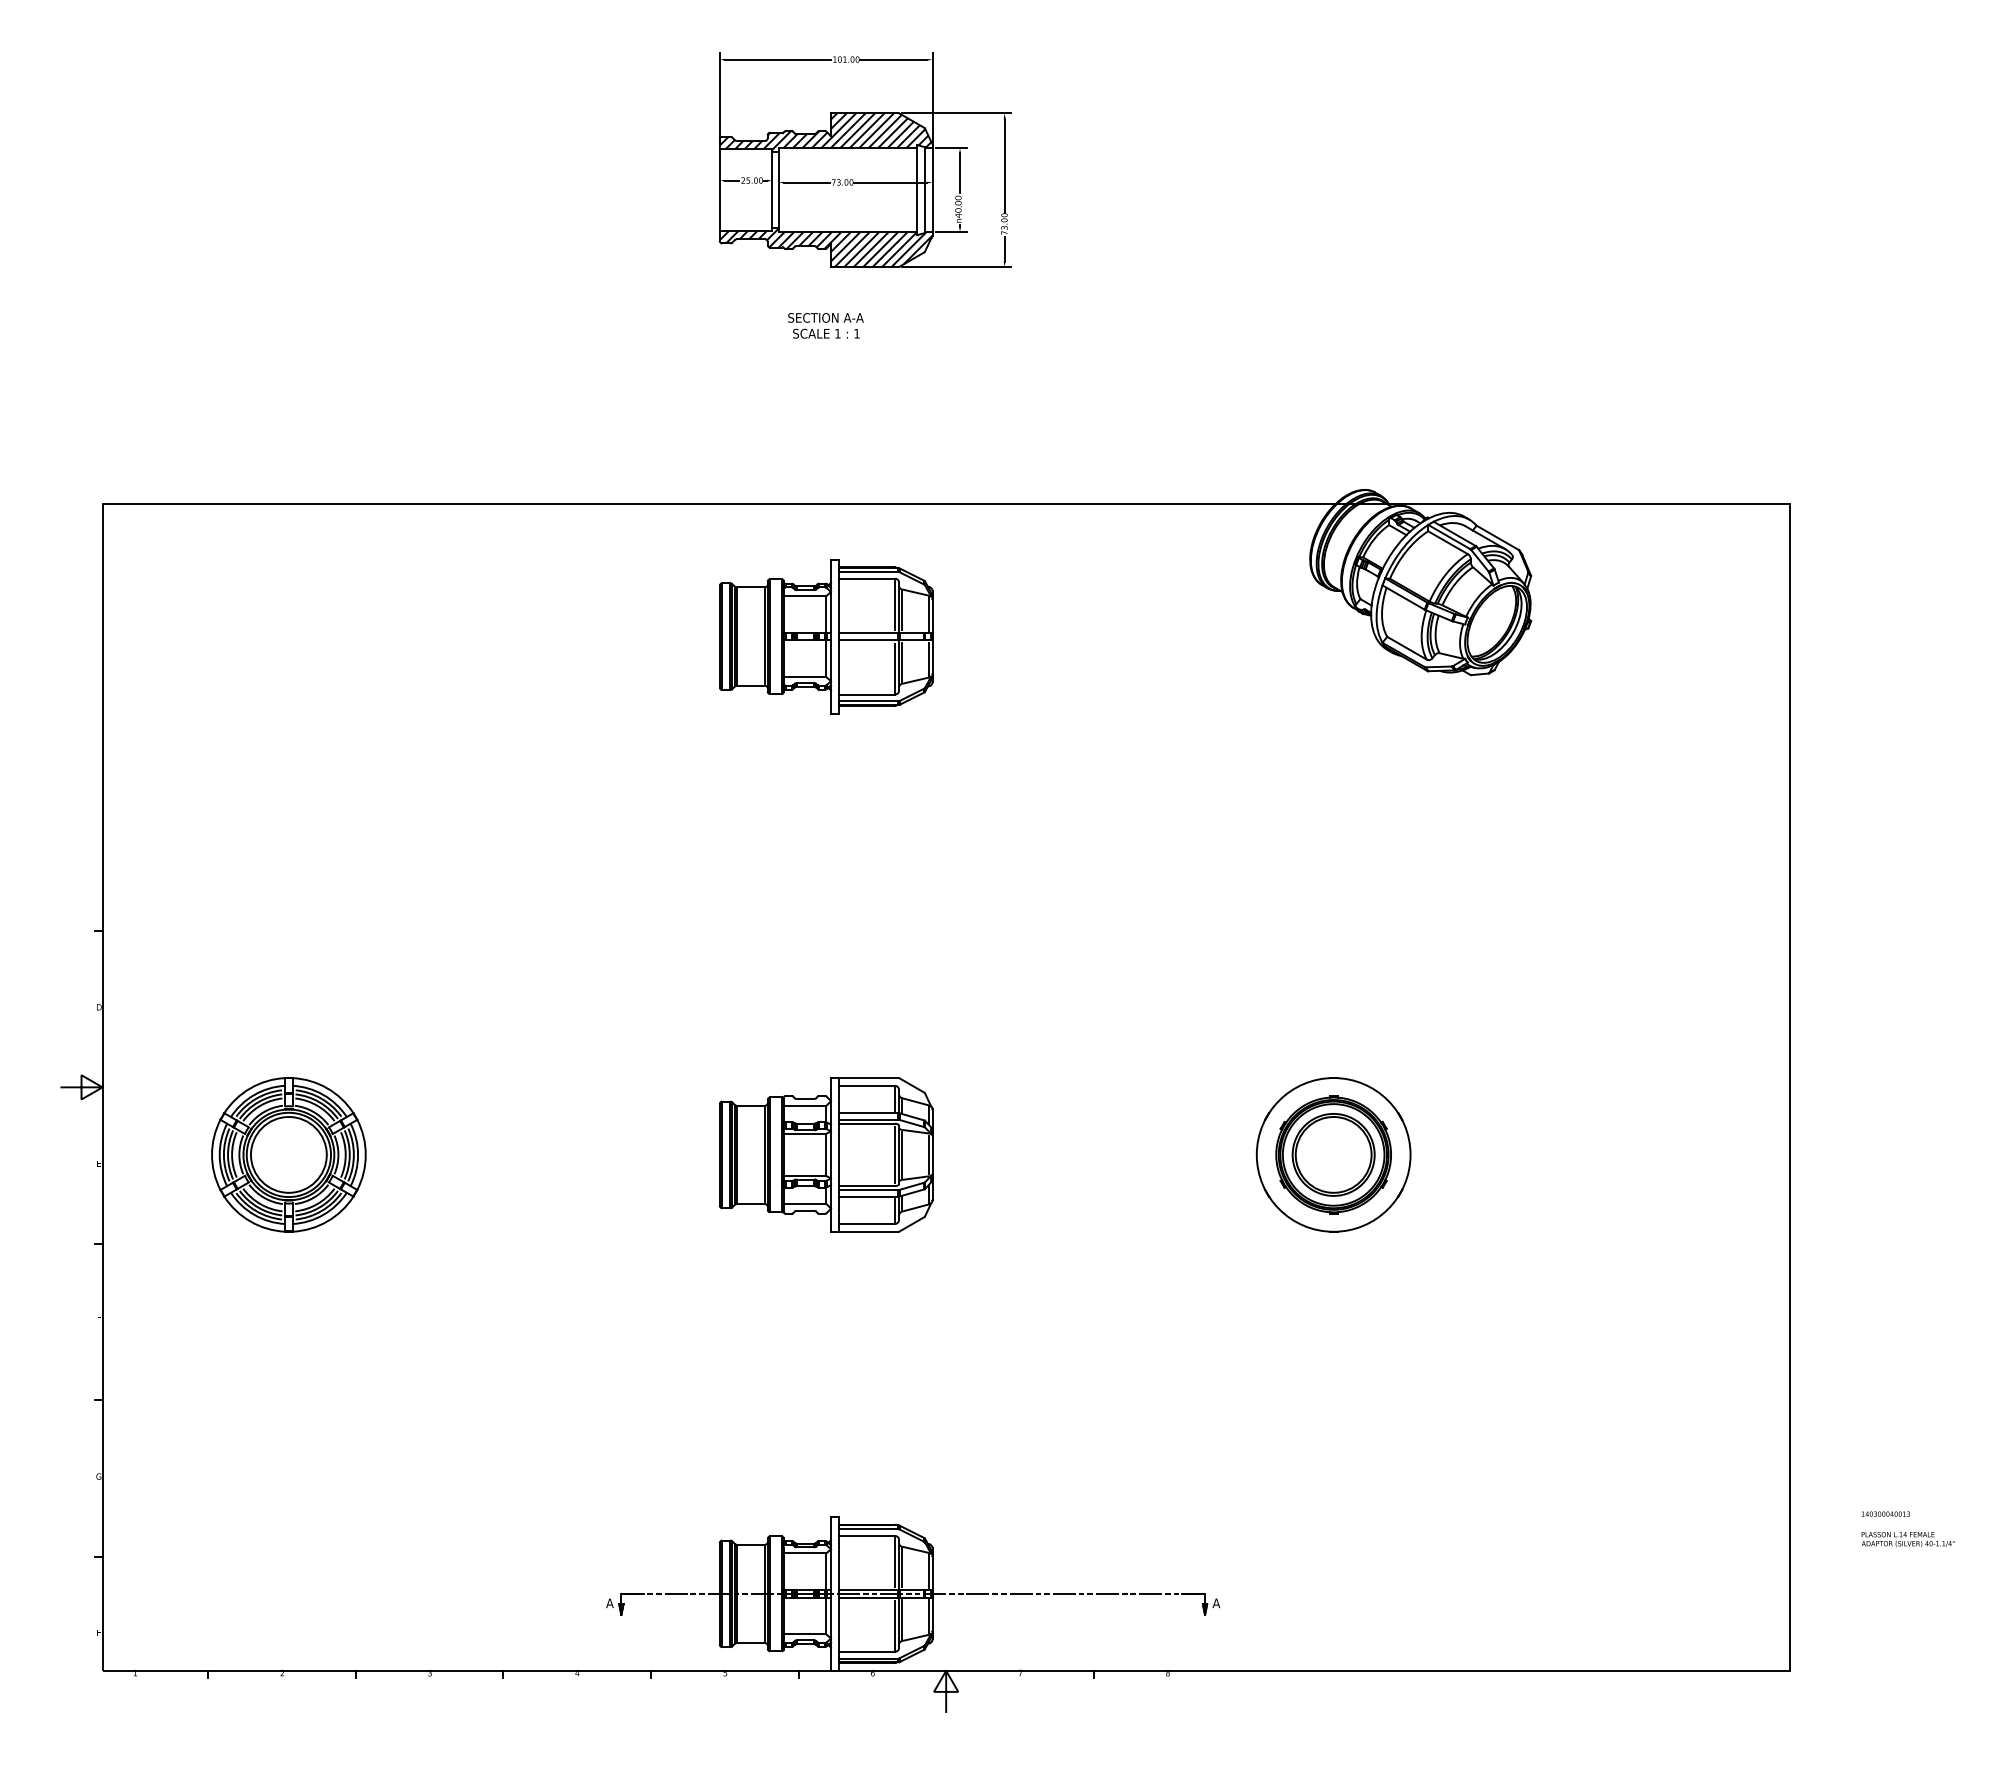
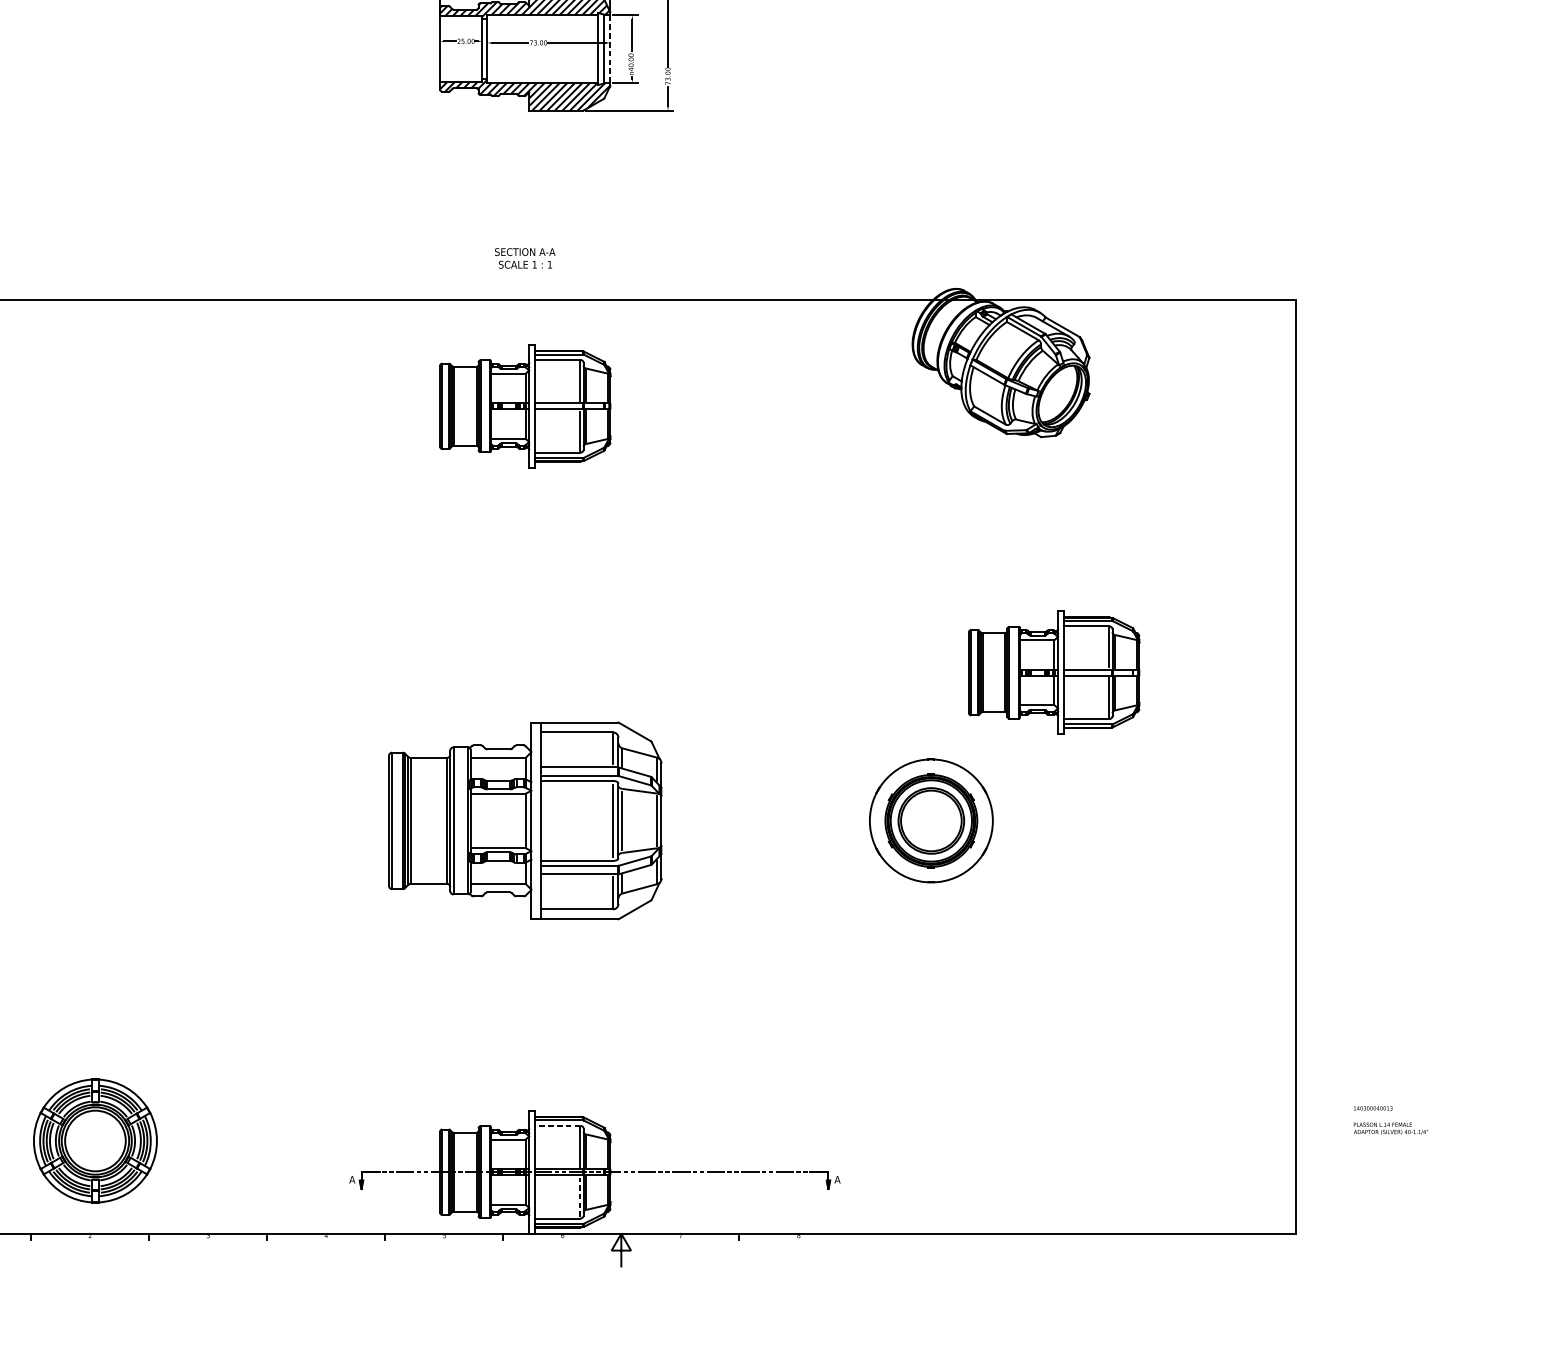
line: (932, 189) -> (610, 48), solid -> dashed
text: (825, 325) -> (524, 258), moved
part: (1487, 969) -> (1054, 672), added
part: (288, 1154) -> (95, 1140), moved
part: (826, 1154) -> (525, 820), size x1.6
line: (866, 1535) -> (557, 1125), solid -> dashed
line: (894, 1625) -> (579, 1197), solid -> dashed

